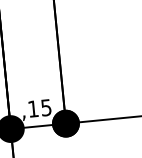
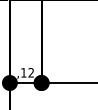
text: (44, 107) -> (30, 72), ,15 -> ,12

